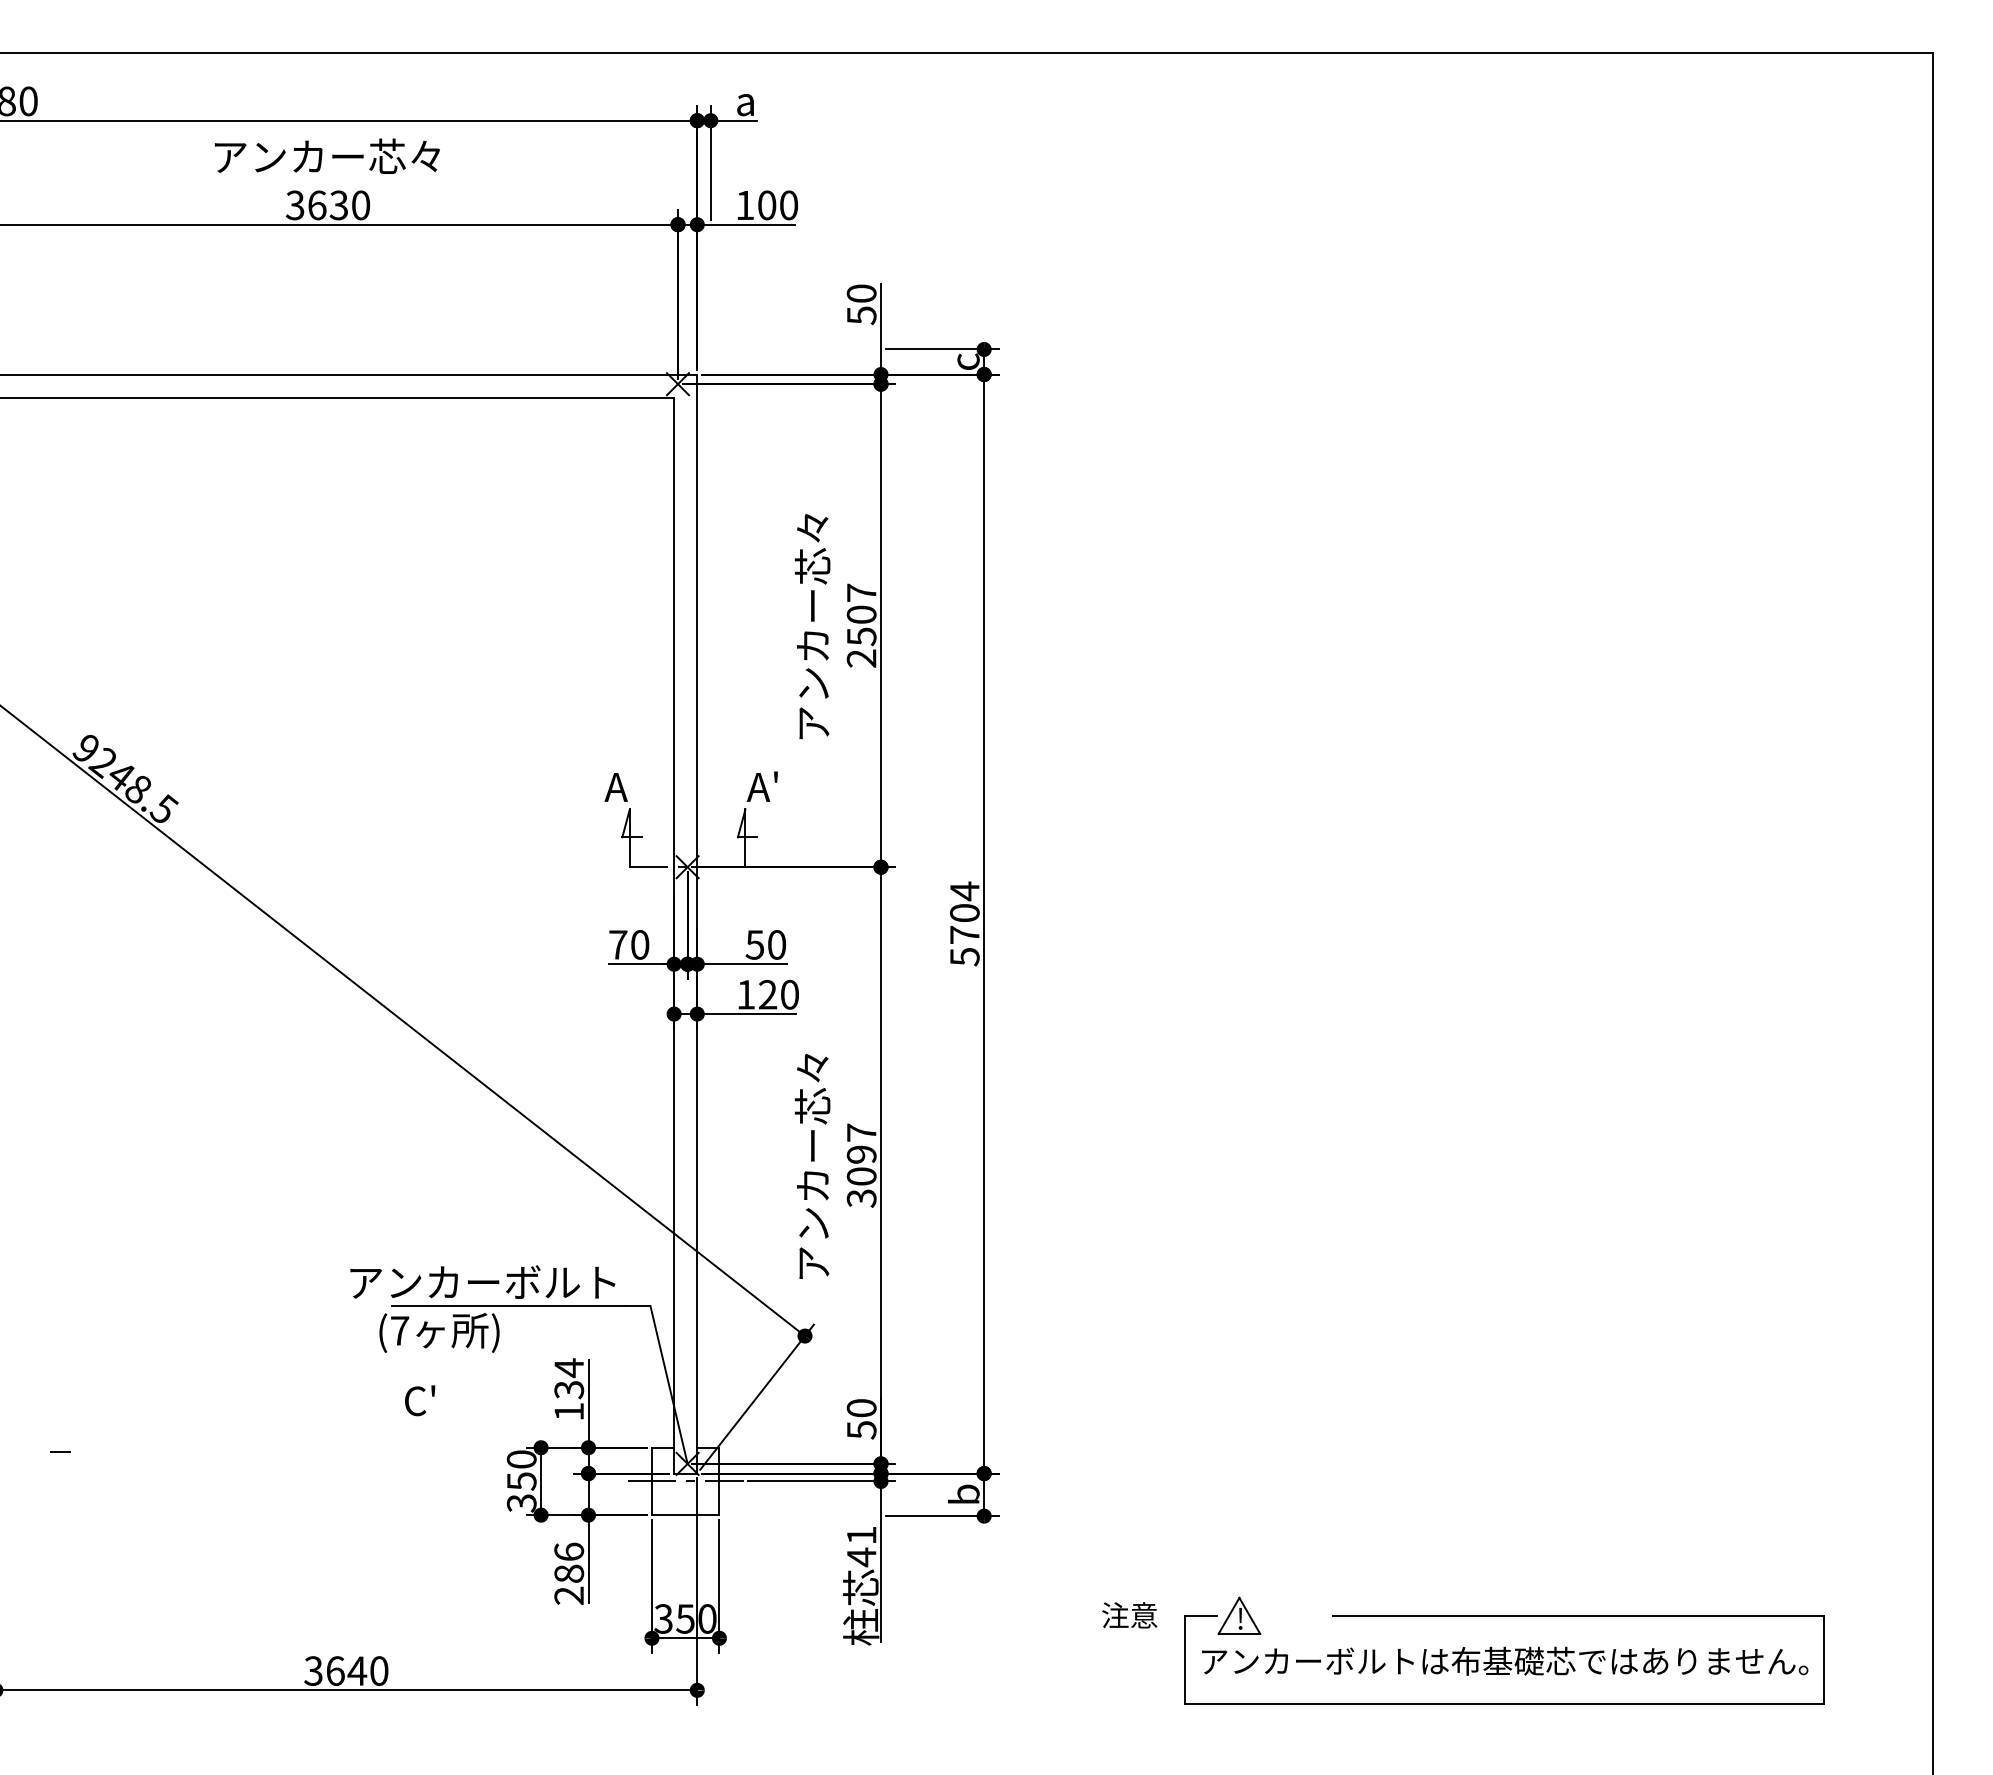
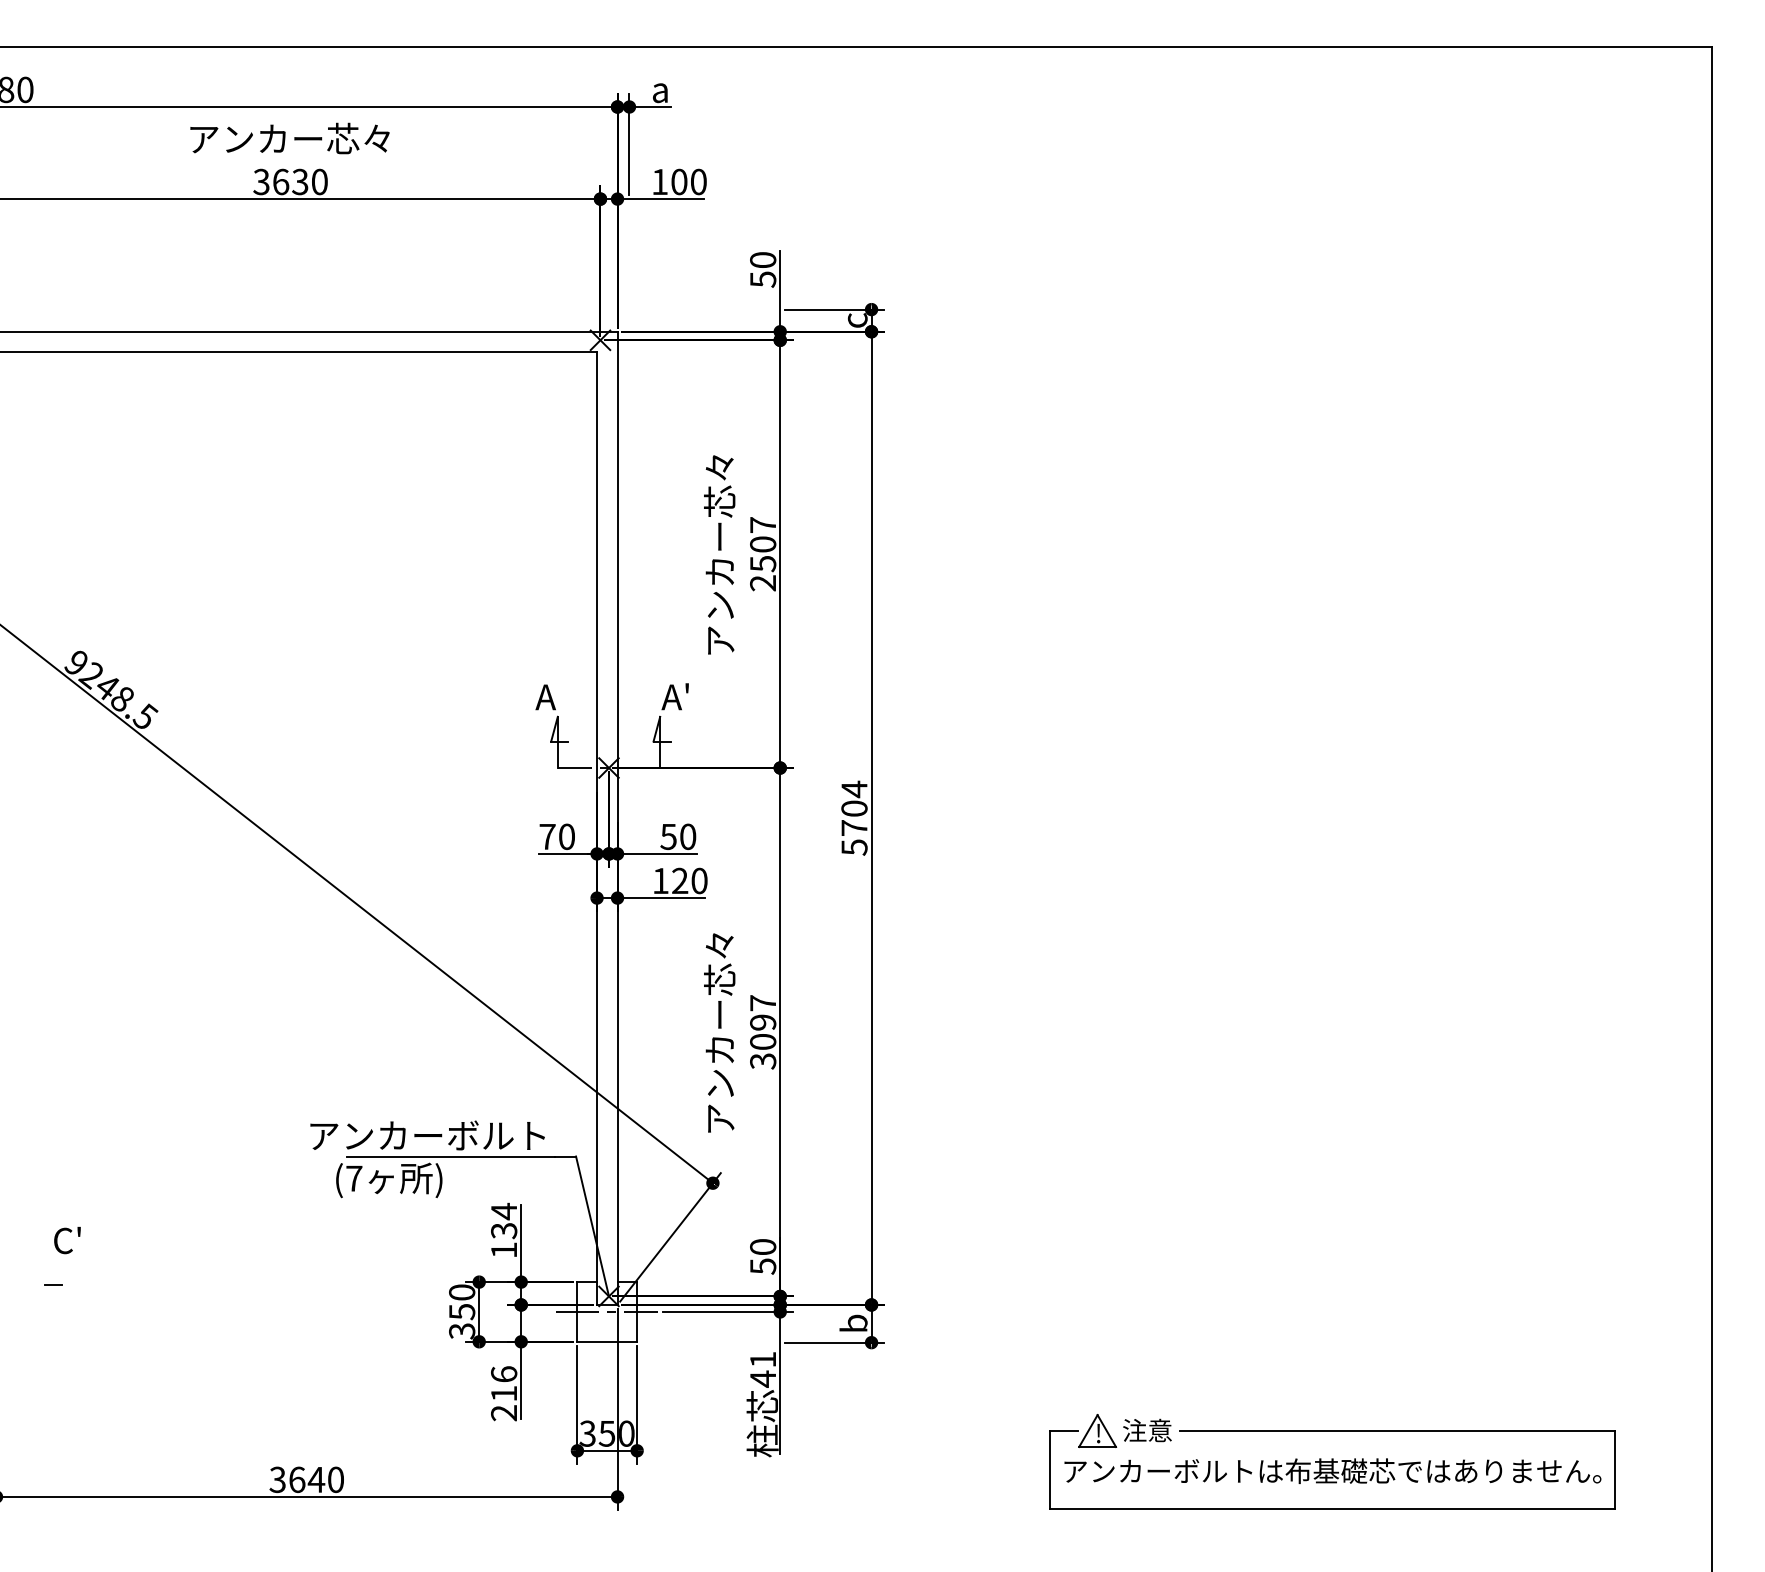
text: (420, 1400) -> (67, 1240), moved
text: (569, 1573) -> (504, 1393), 286 -> 216
text: (1129, 1615) -> (1147, 1430), moved

